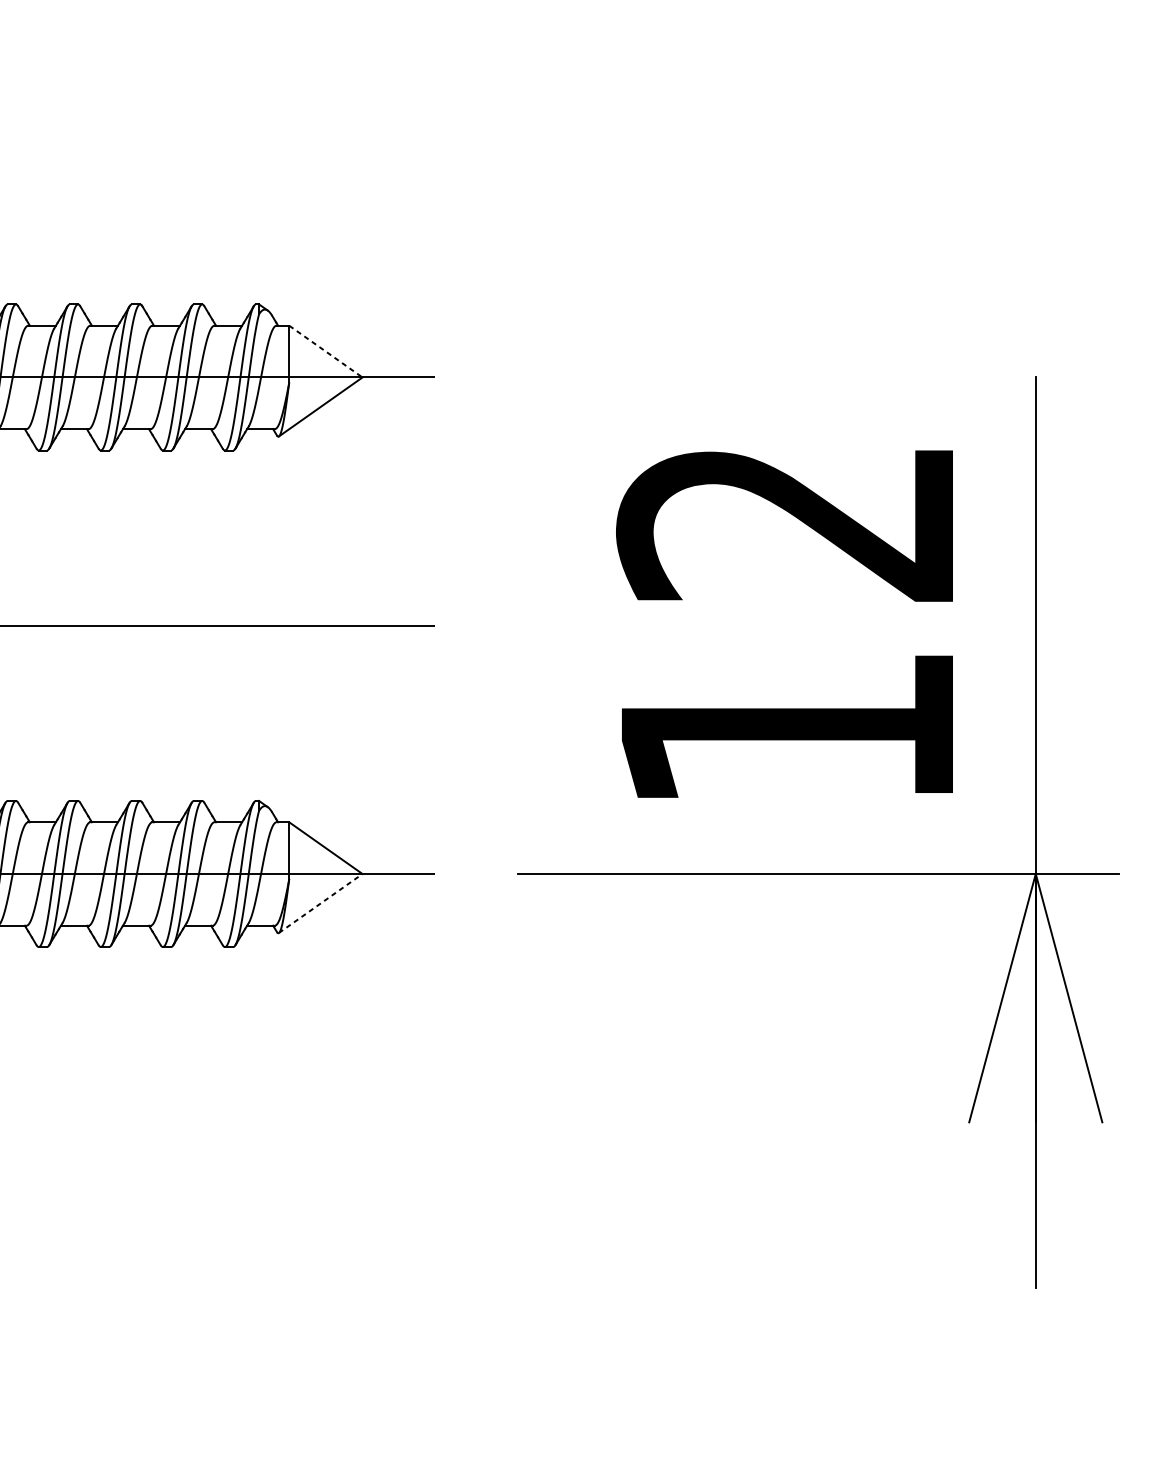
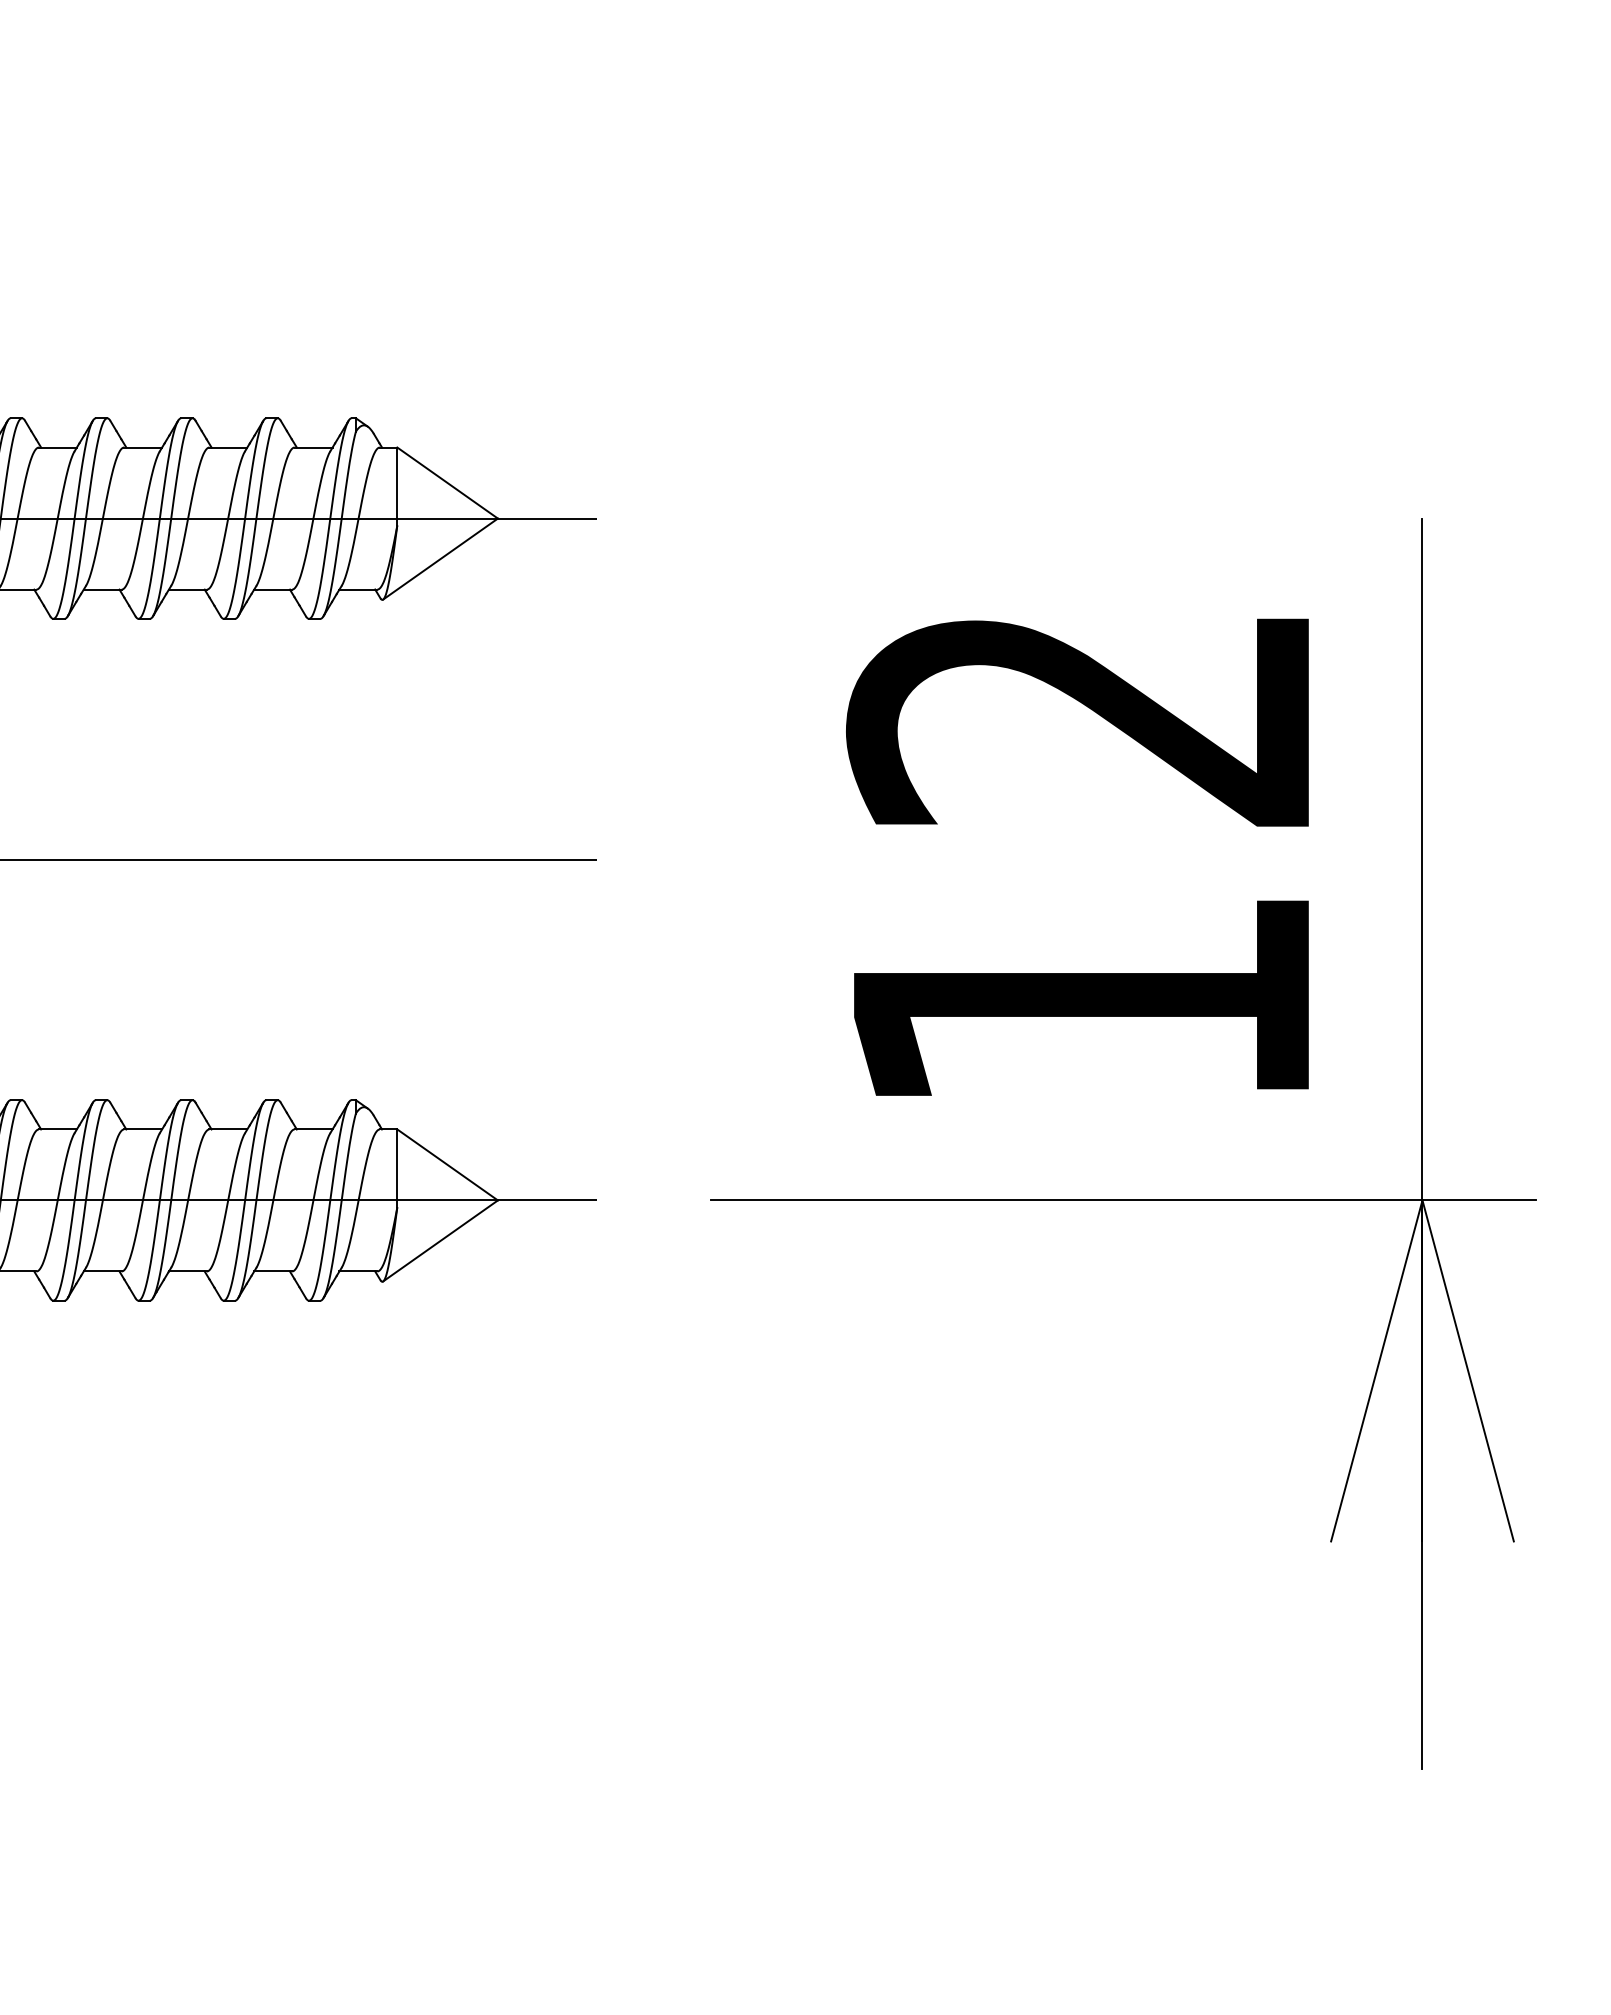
line: (325, 351) -> (447, 483), dashed -> solid
line: (320, 903) -> (440, 1240), dashed -> solid

